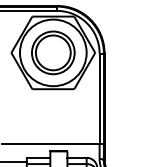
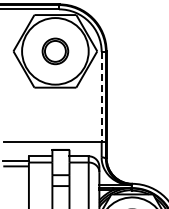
part: (53, 53) -> (55, 51), size x0.6
line: (99, 99) -> (101, 97), solid -> dashed

